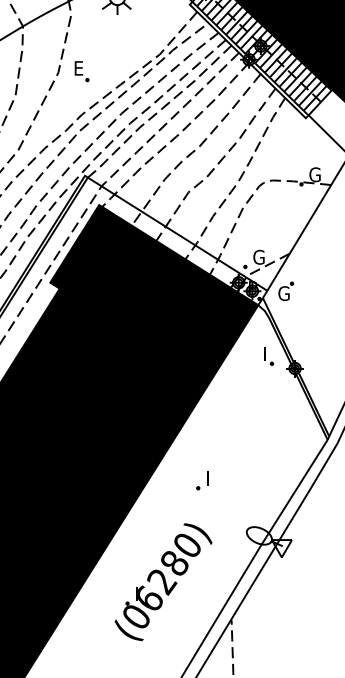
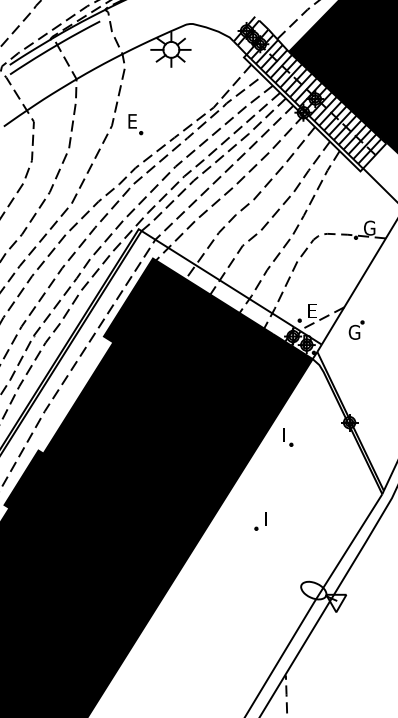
text: (259, 256) -> (313, 310), G -> E
part: (286, 290) -> (356, 329), moved
part: (269, 356) -> (288, 437), moved
part: (202, 480) -> (260, 521), moved
part: (163, 582) -> (217, 637), removed

